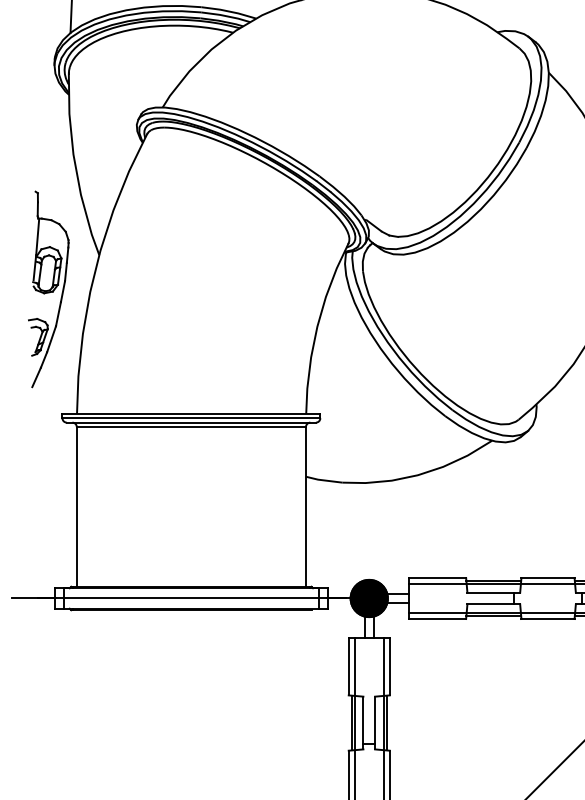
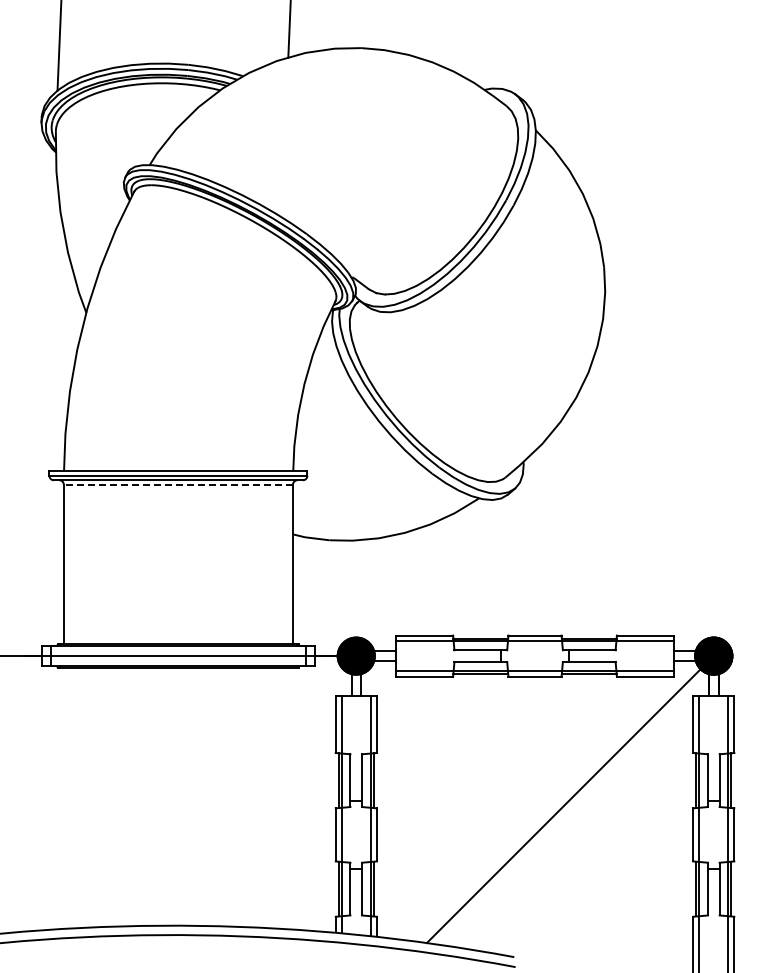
part: (48, 288) -> (35, 346), removed
line: (191, 426) -> (178, 484), solid -> dashed

